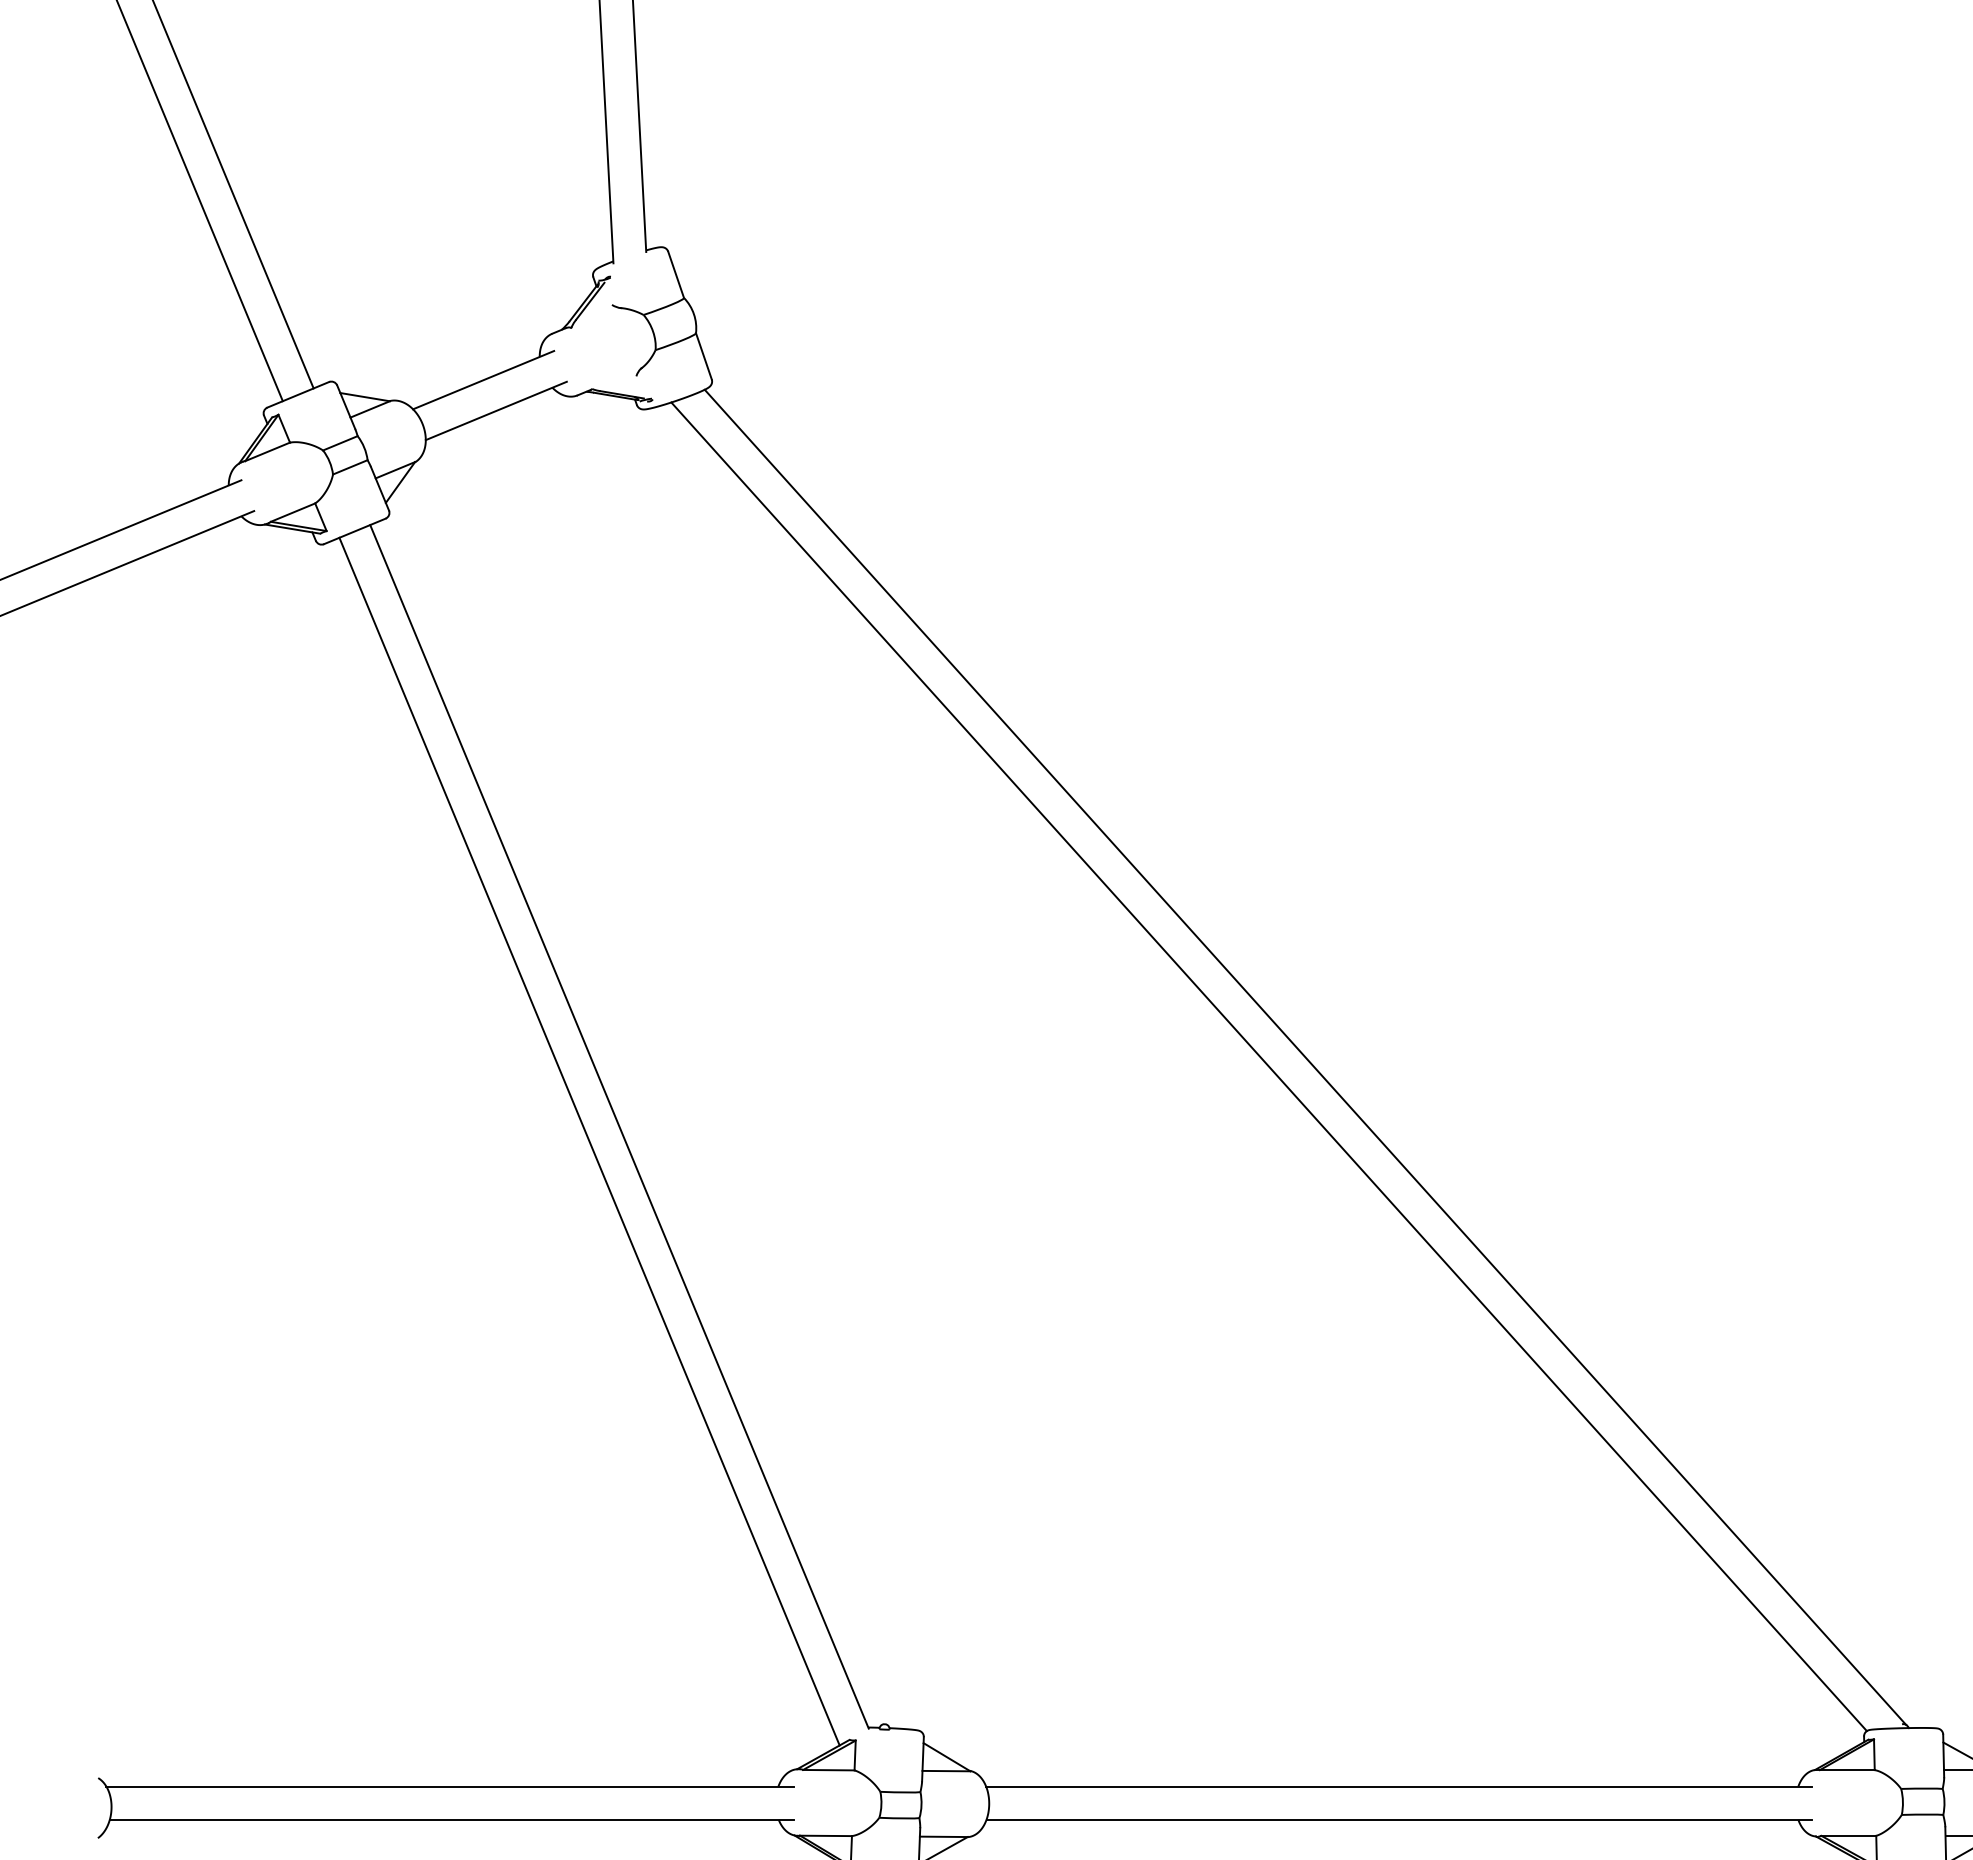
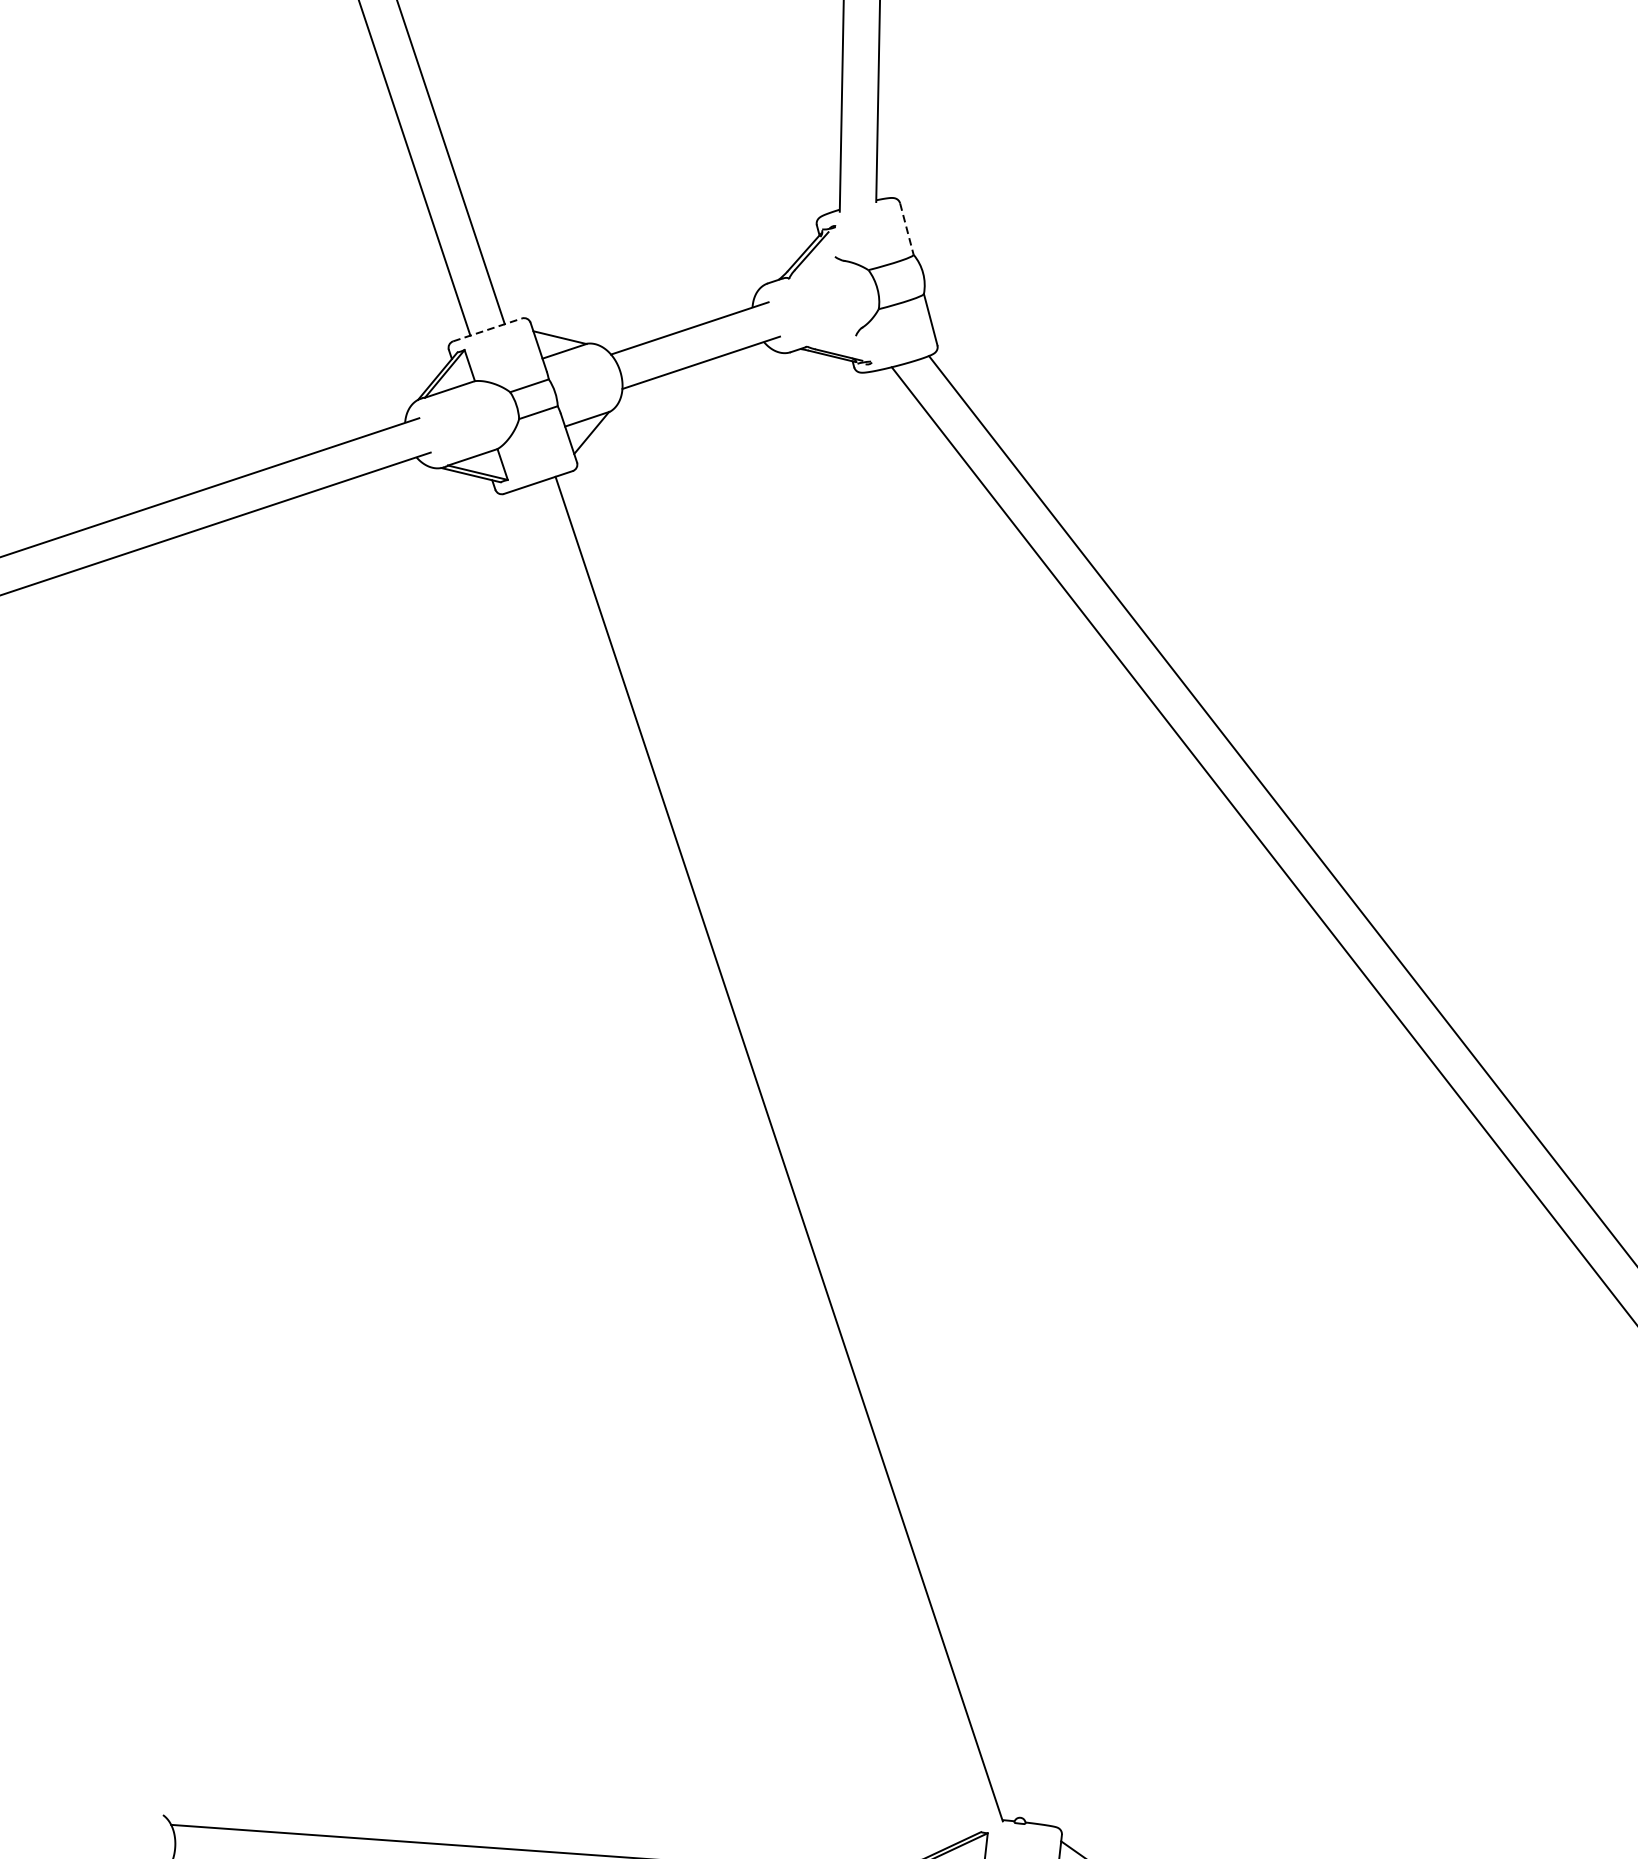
line: (676, 275) -> (907, 229), solid -> dashed
line: (298, 394) -> (487, 329), solid -> dashed
line: (589, 1141) -> (745, 1162), removed

